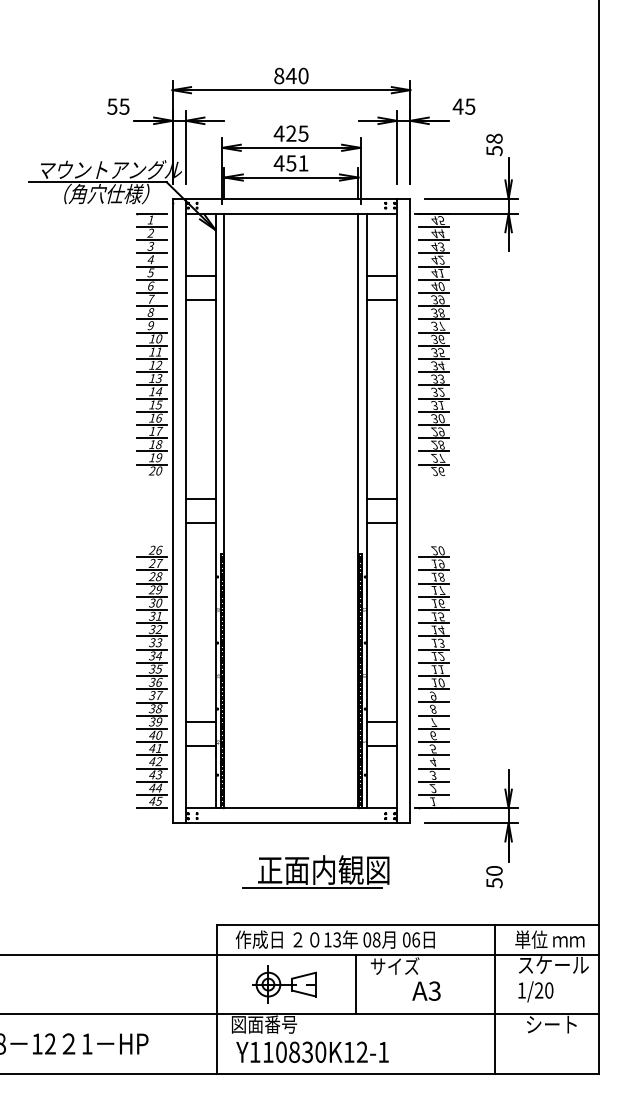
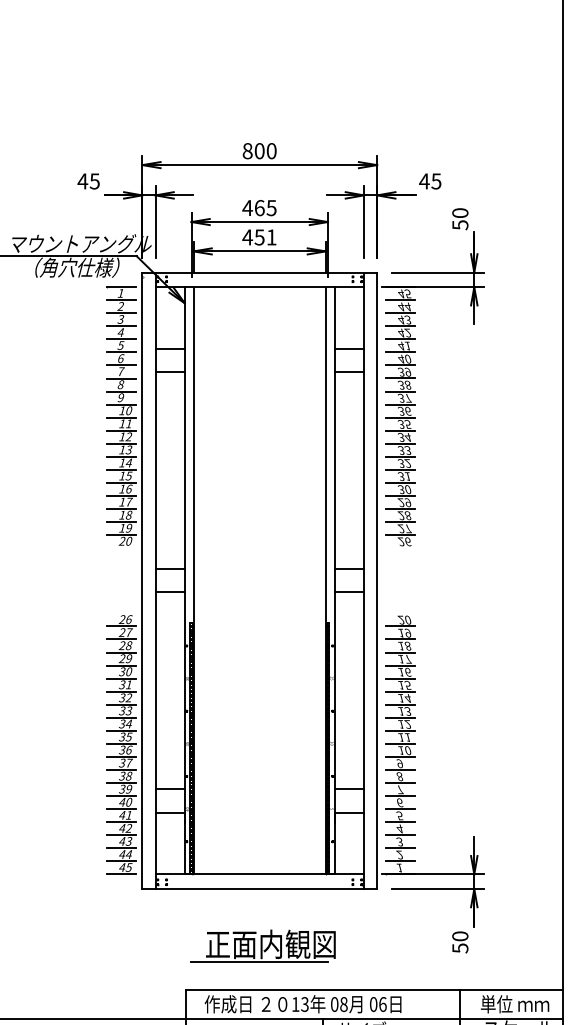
text: (290, 75) -> (258, 150), 840 -> 800
text: (111, 106) -> (82, 181), 55 -> 45
text: (291, 133) -> (259, 207), 425 -> 465
text: (494, 138) -> (460, 212), 58 -> 50
part: (315, 871) -> (262, 945), moved

